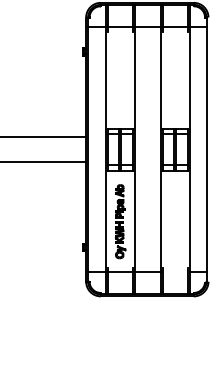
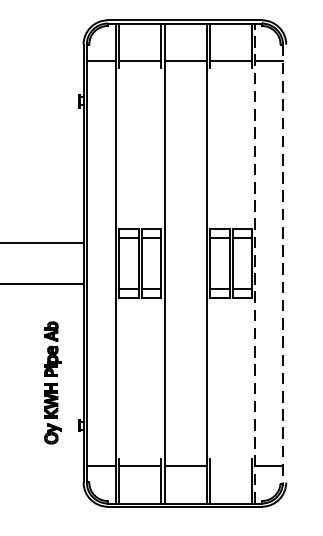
line: (189, 149) -> (254, 263), solid -> dashed
line: (206, 150) -> (282, 264), solid -> dashed
part: (120, 221) -> (52, 382), moved

